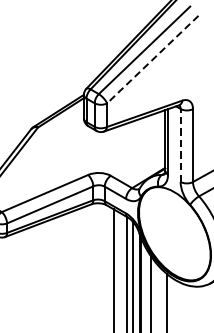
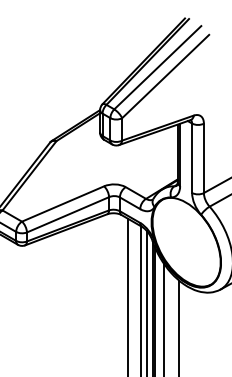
line: (152, 59) -> (165, 76), dashed -> solid
line: (181, 145) -> (192, 158), dashed -> solid

